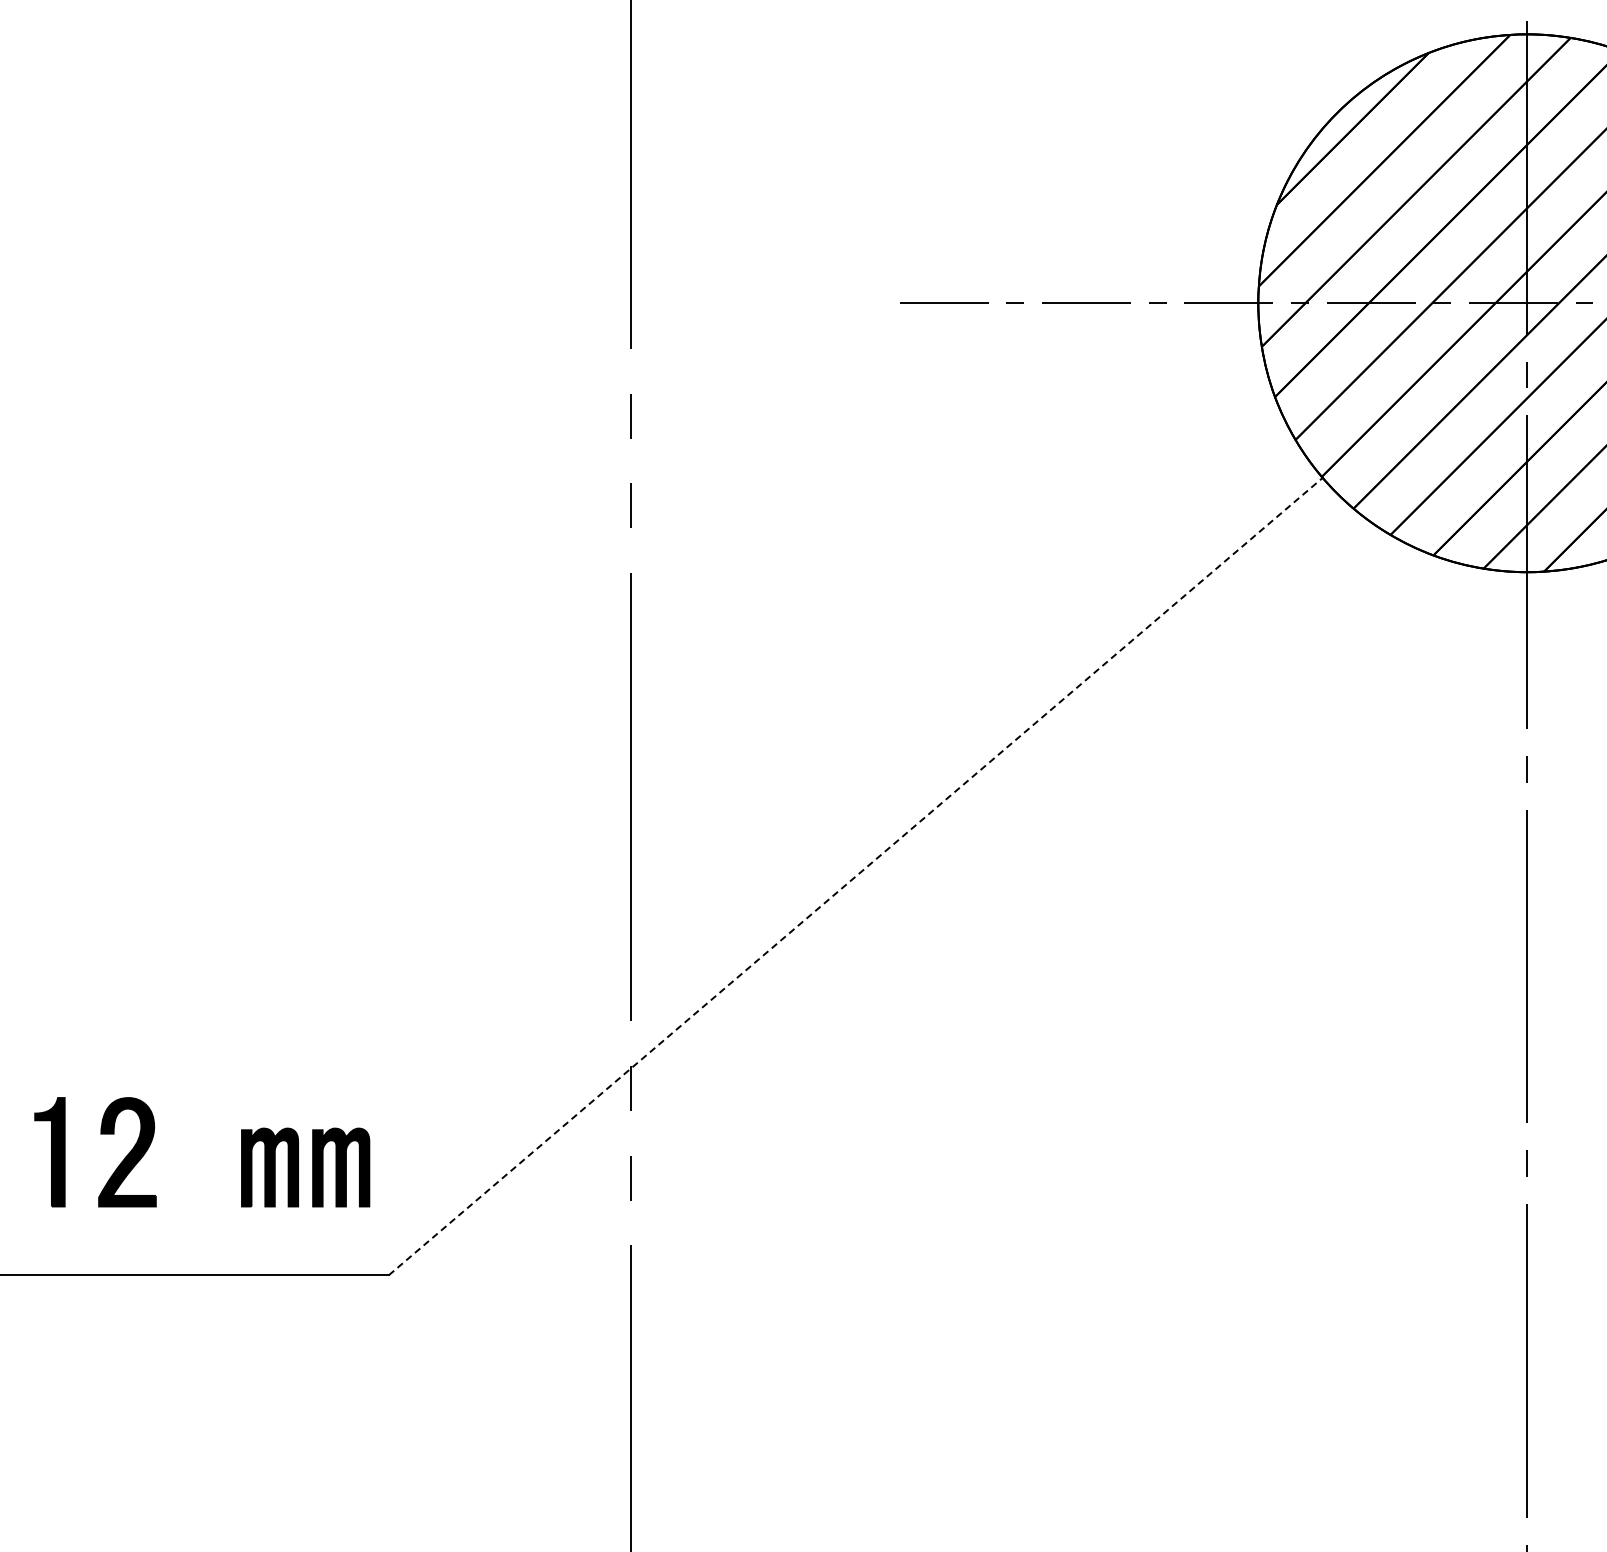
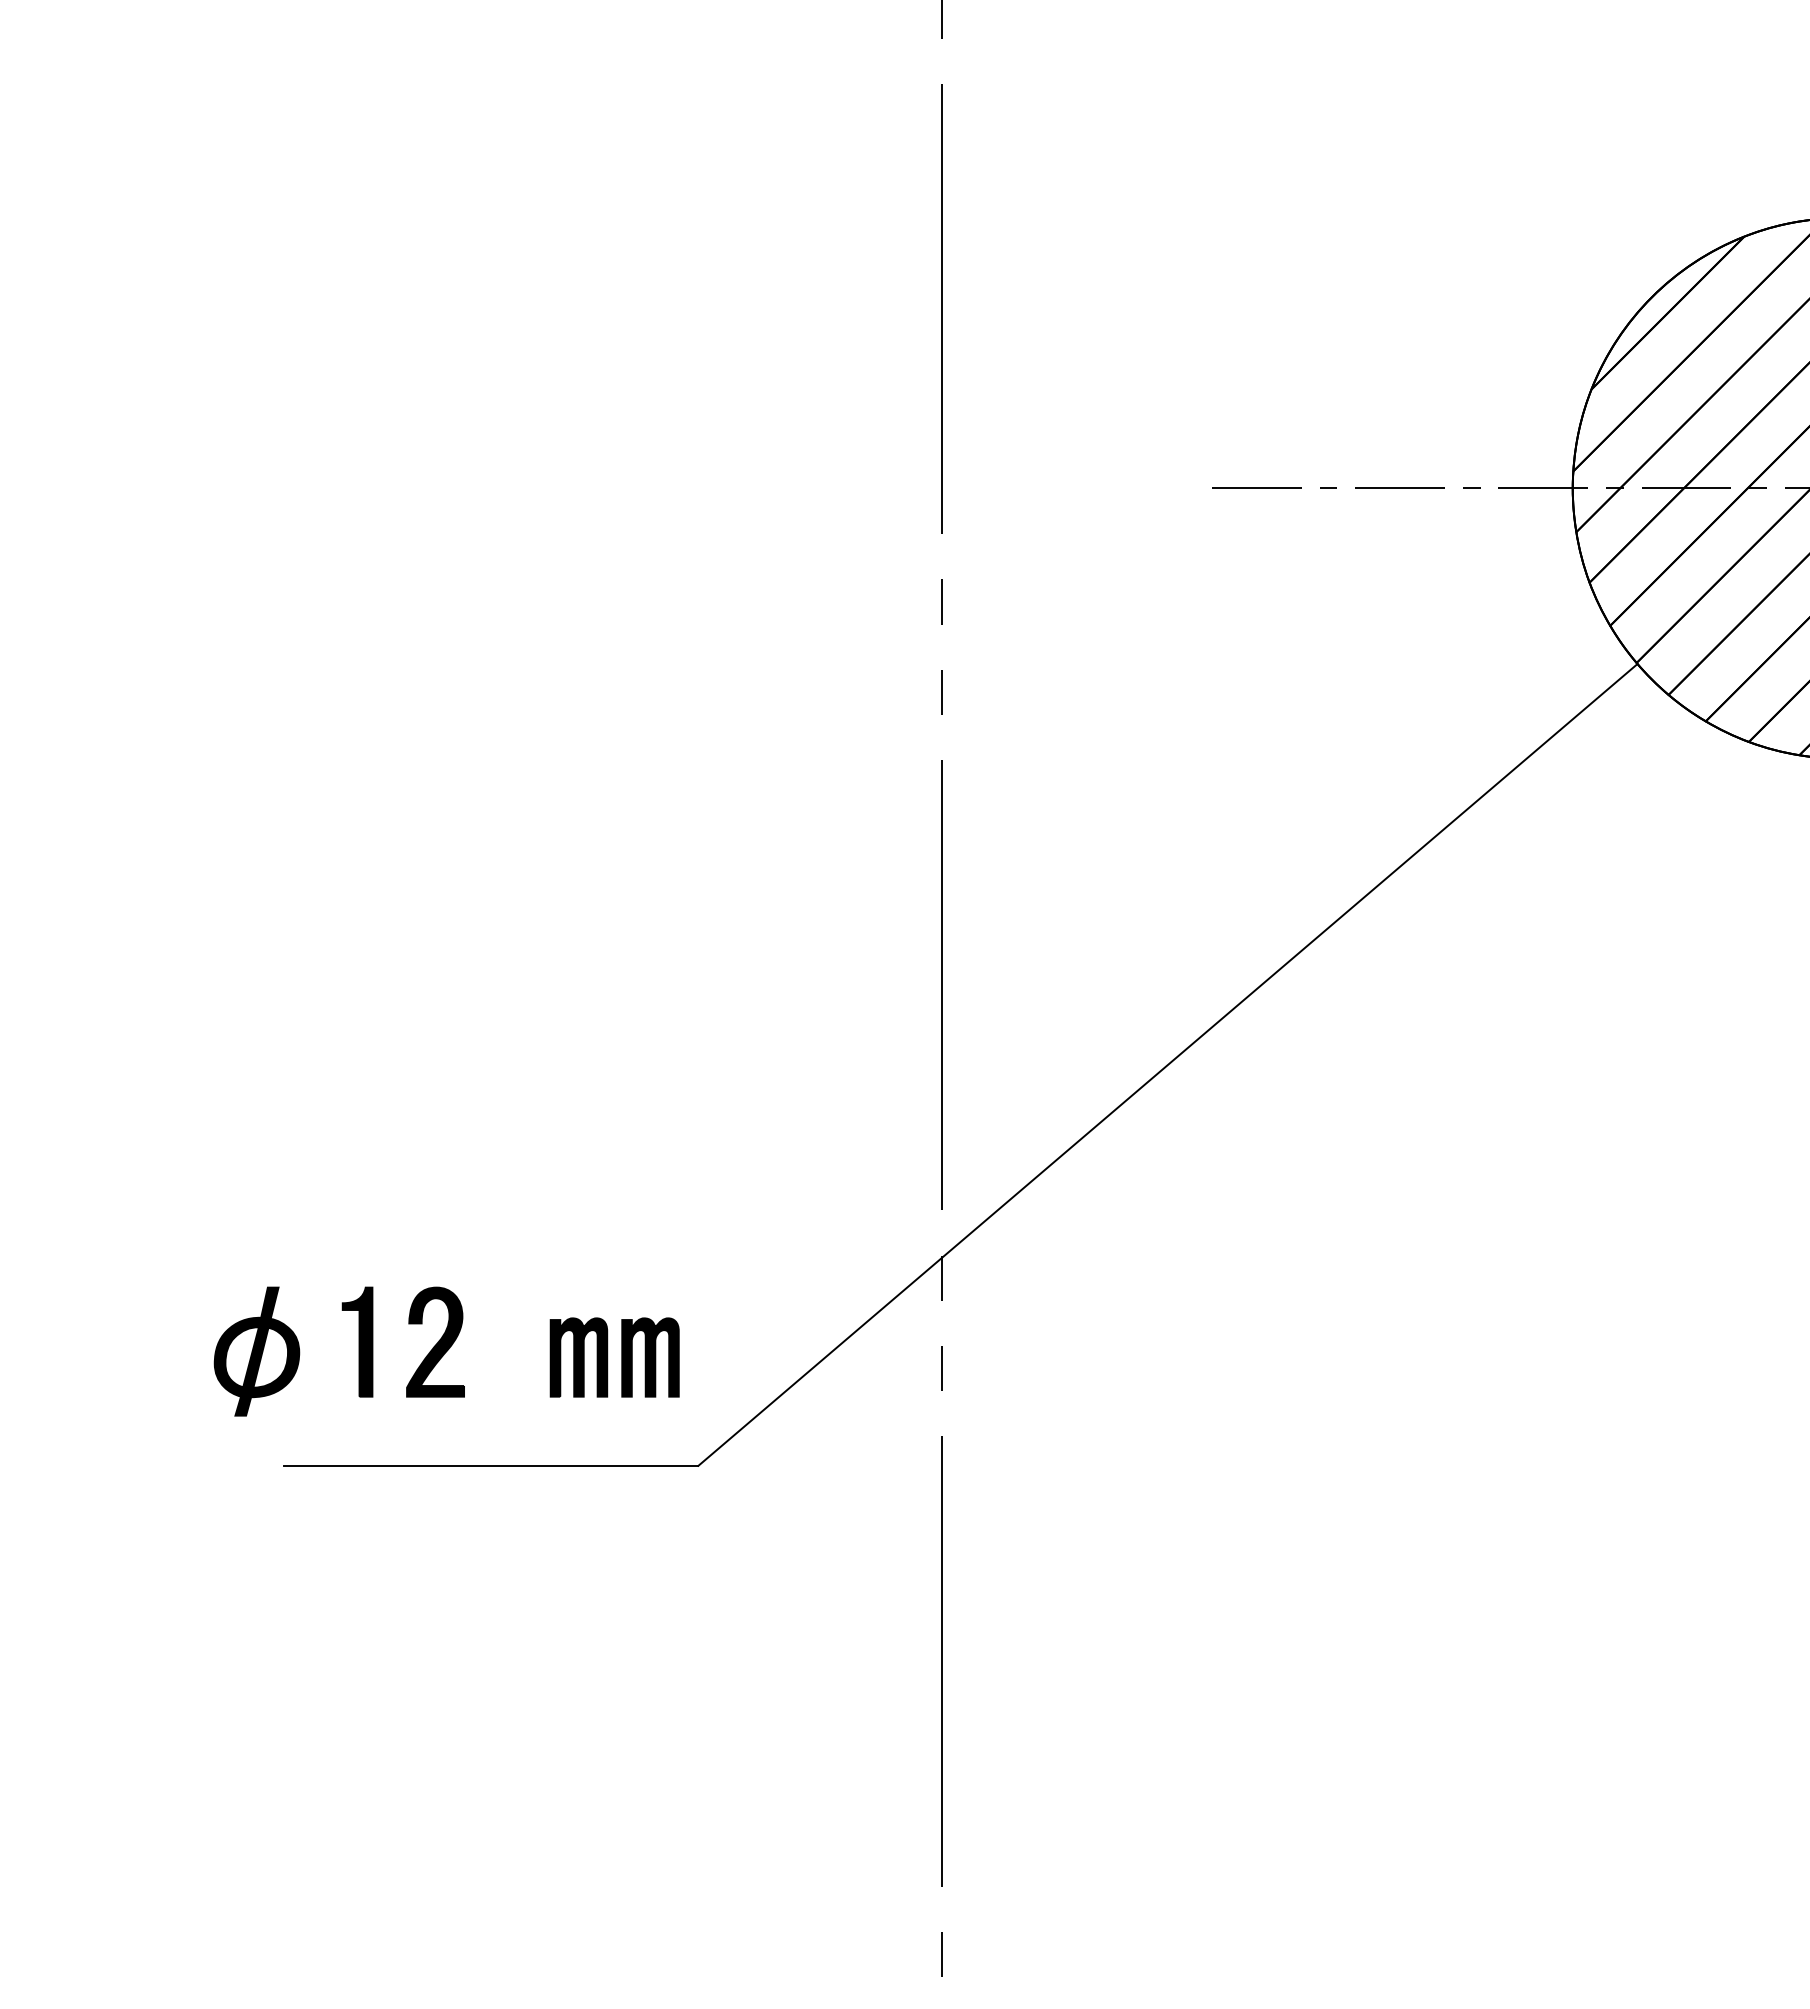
line: (856, 876) -> (1168, 1064), dashed -> solid

